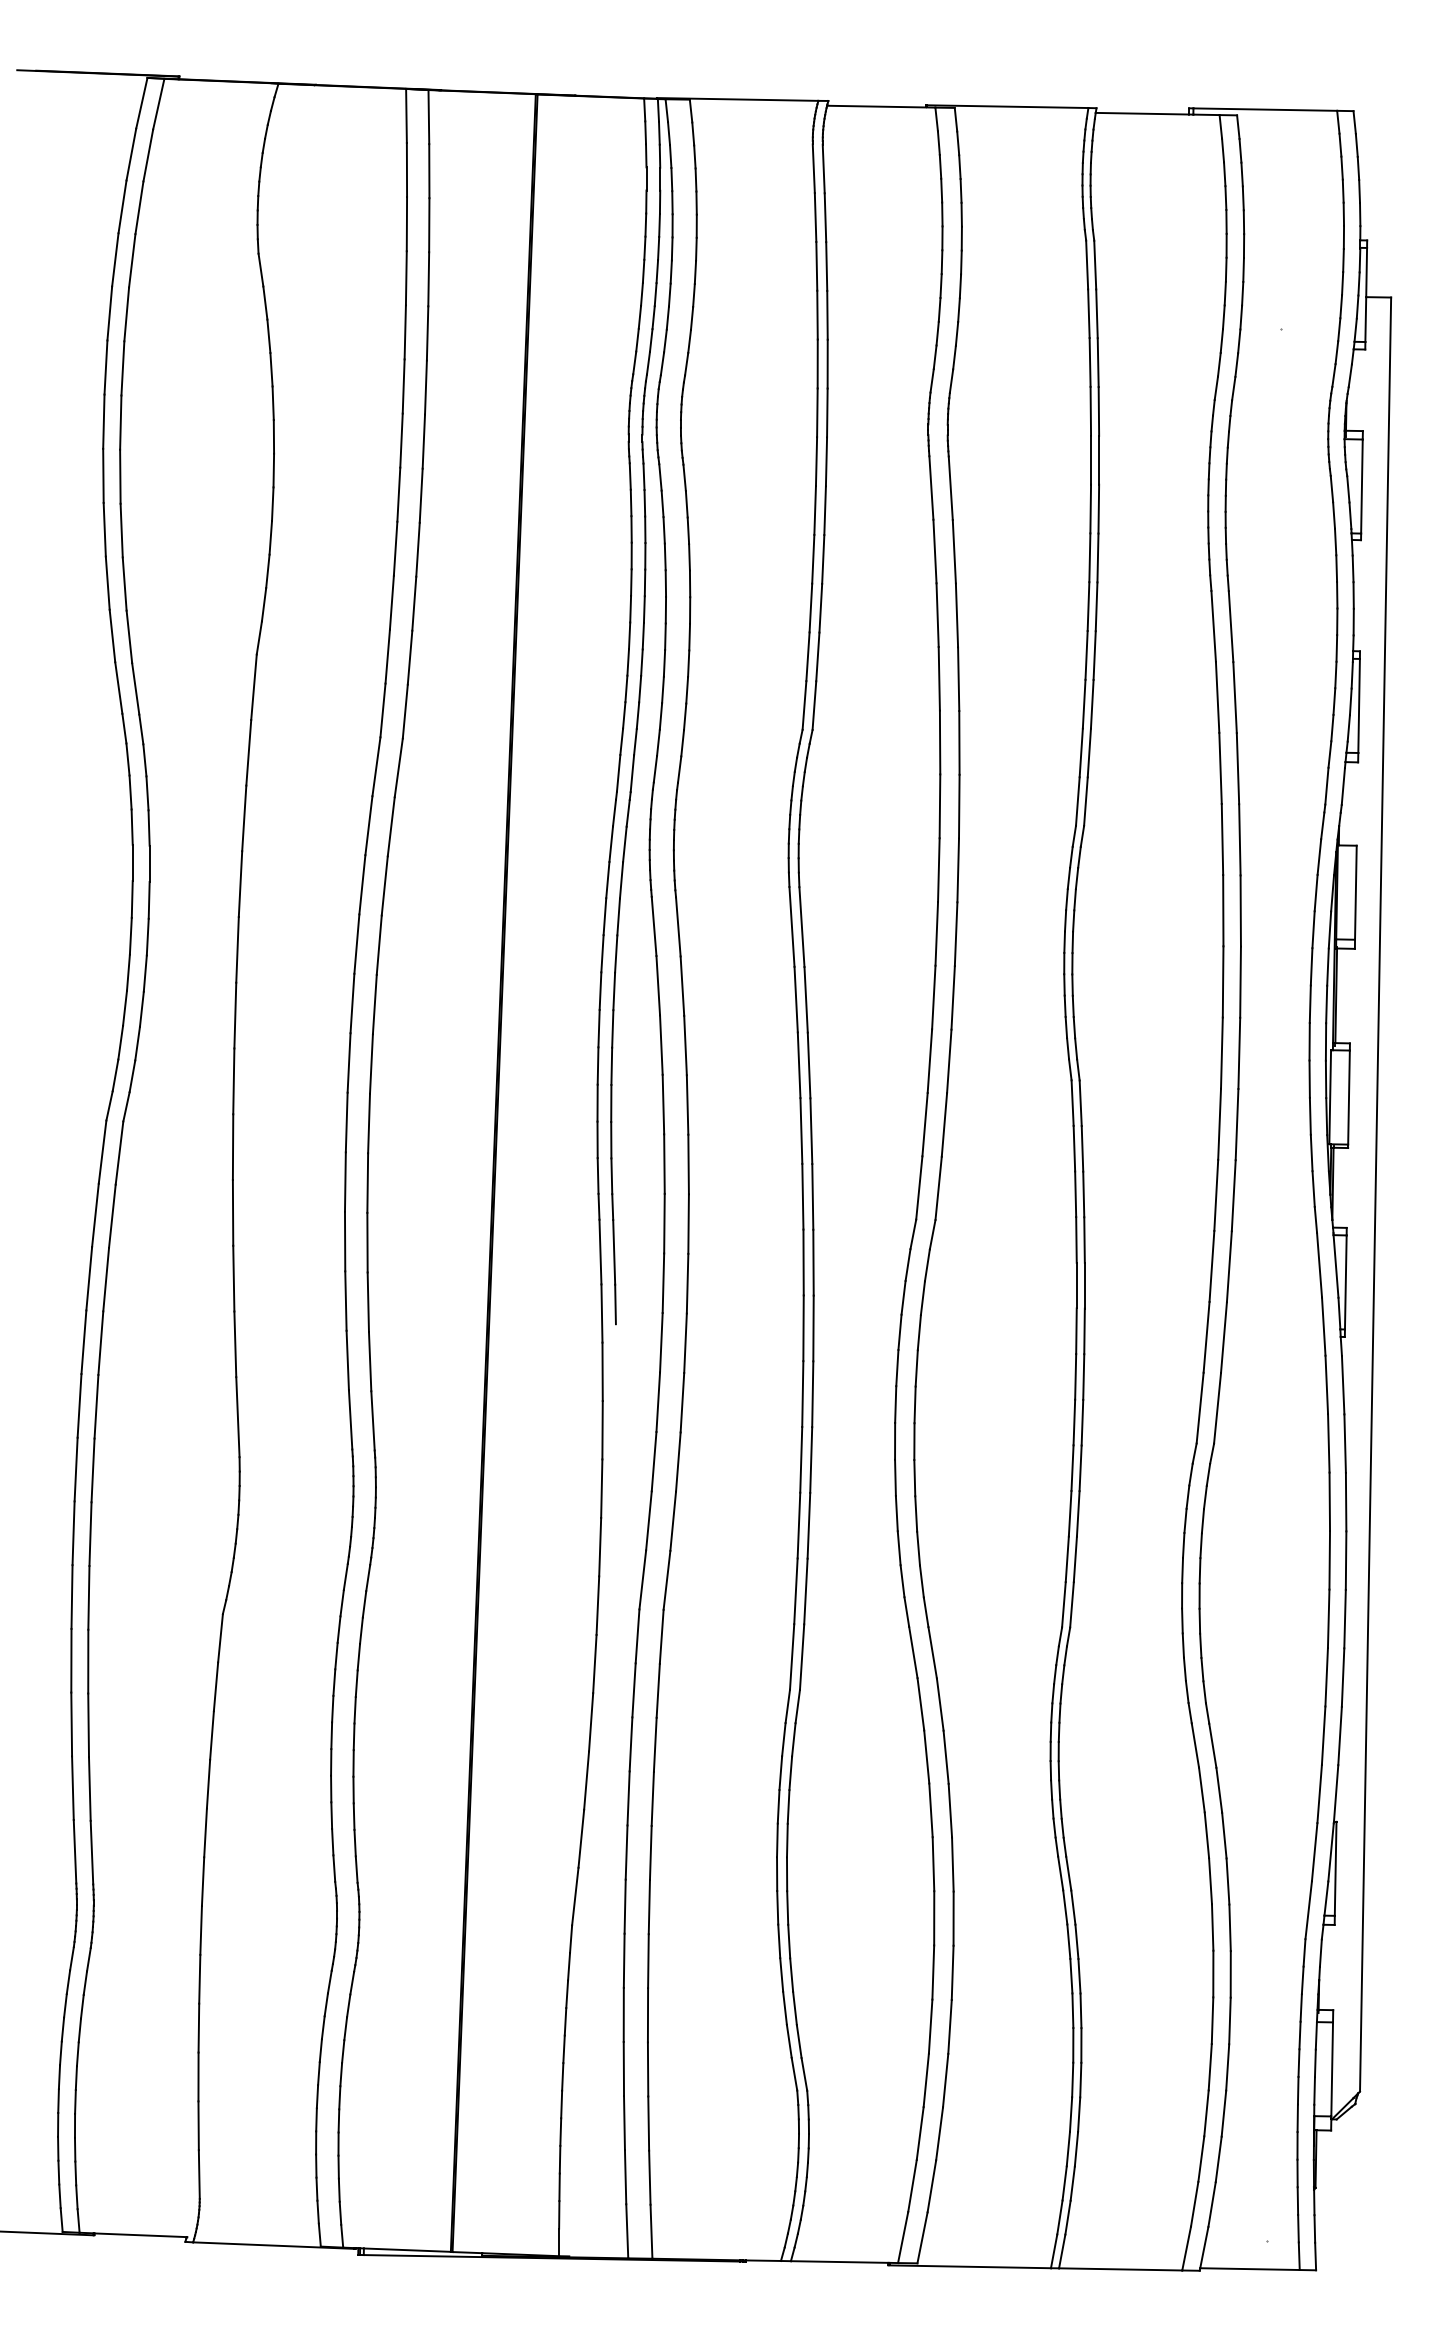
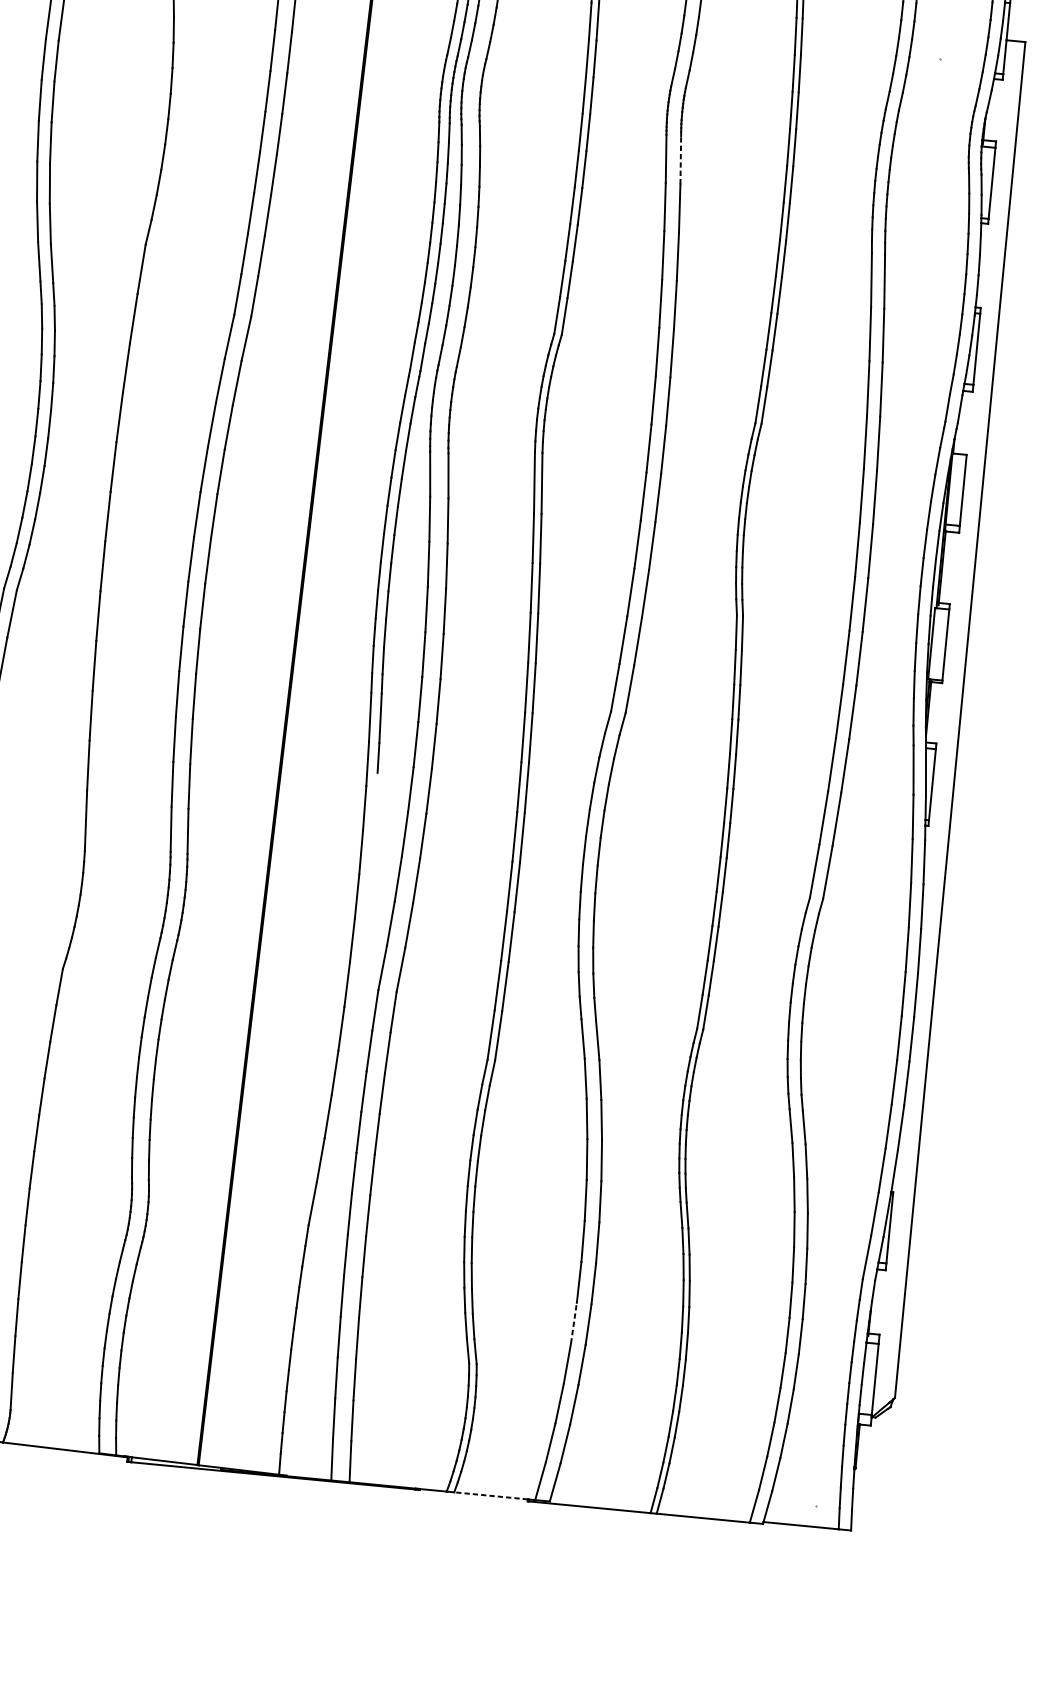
line: (950, 488) -> (680, 160), solid -> dashed
line: (930, 2026) -> (573, 1323), solid -> dashed
line: (839, 2262) -> (490, 1496), solid -> dashed

